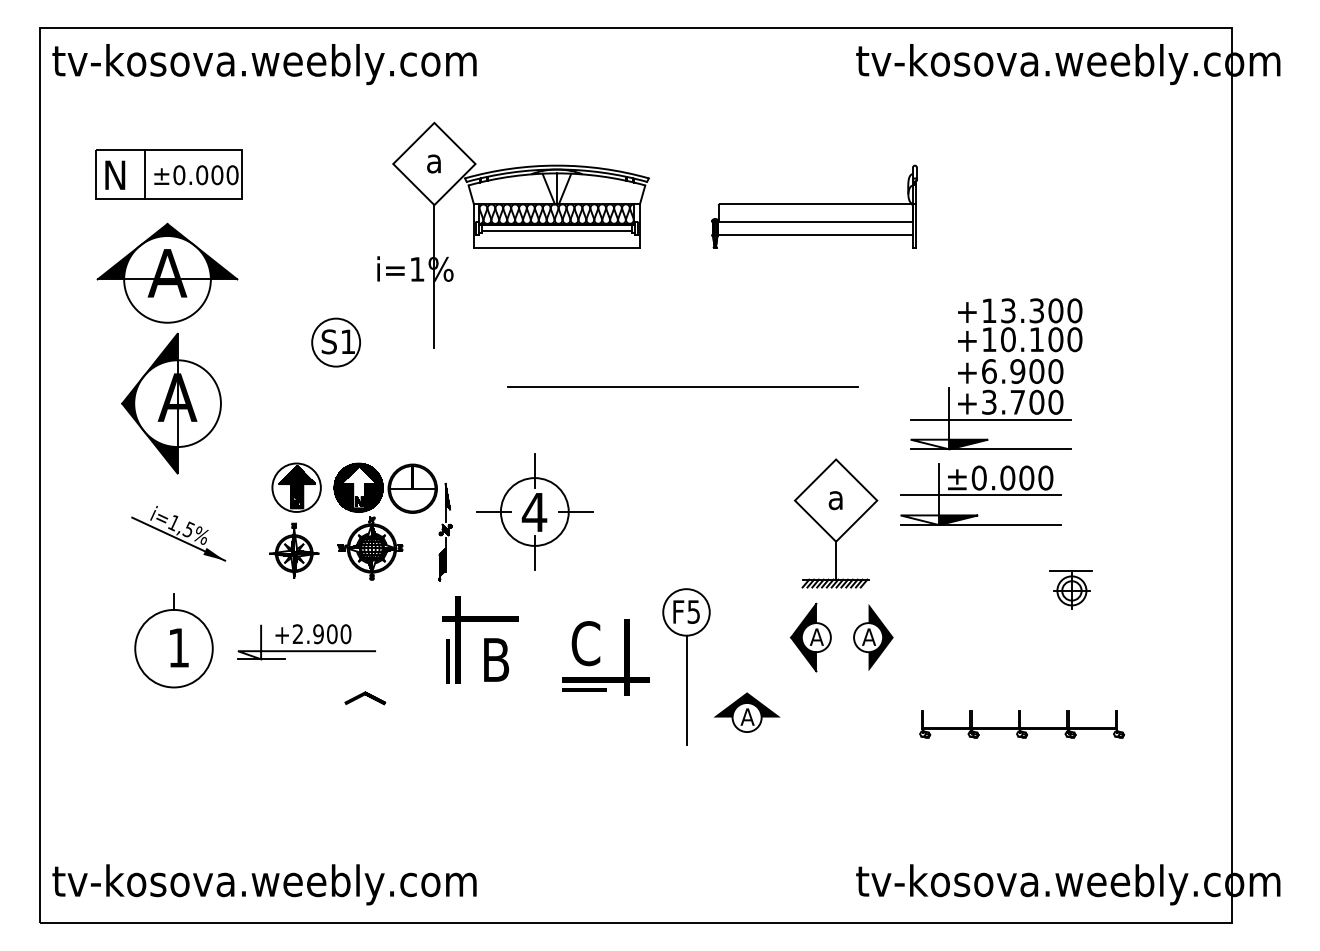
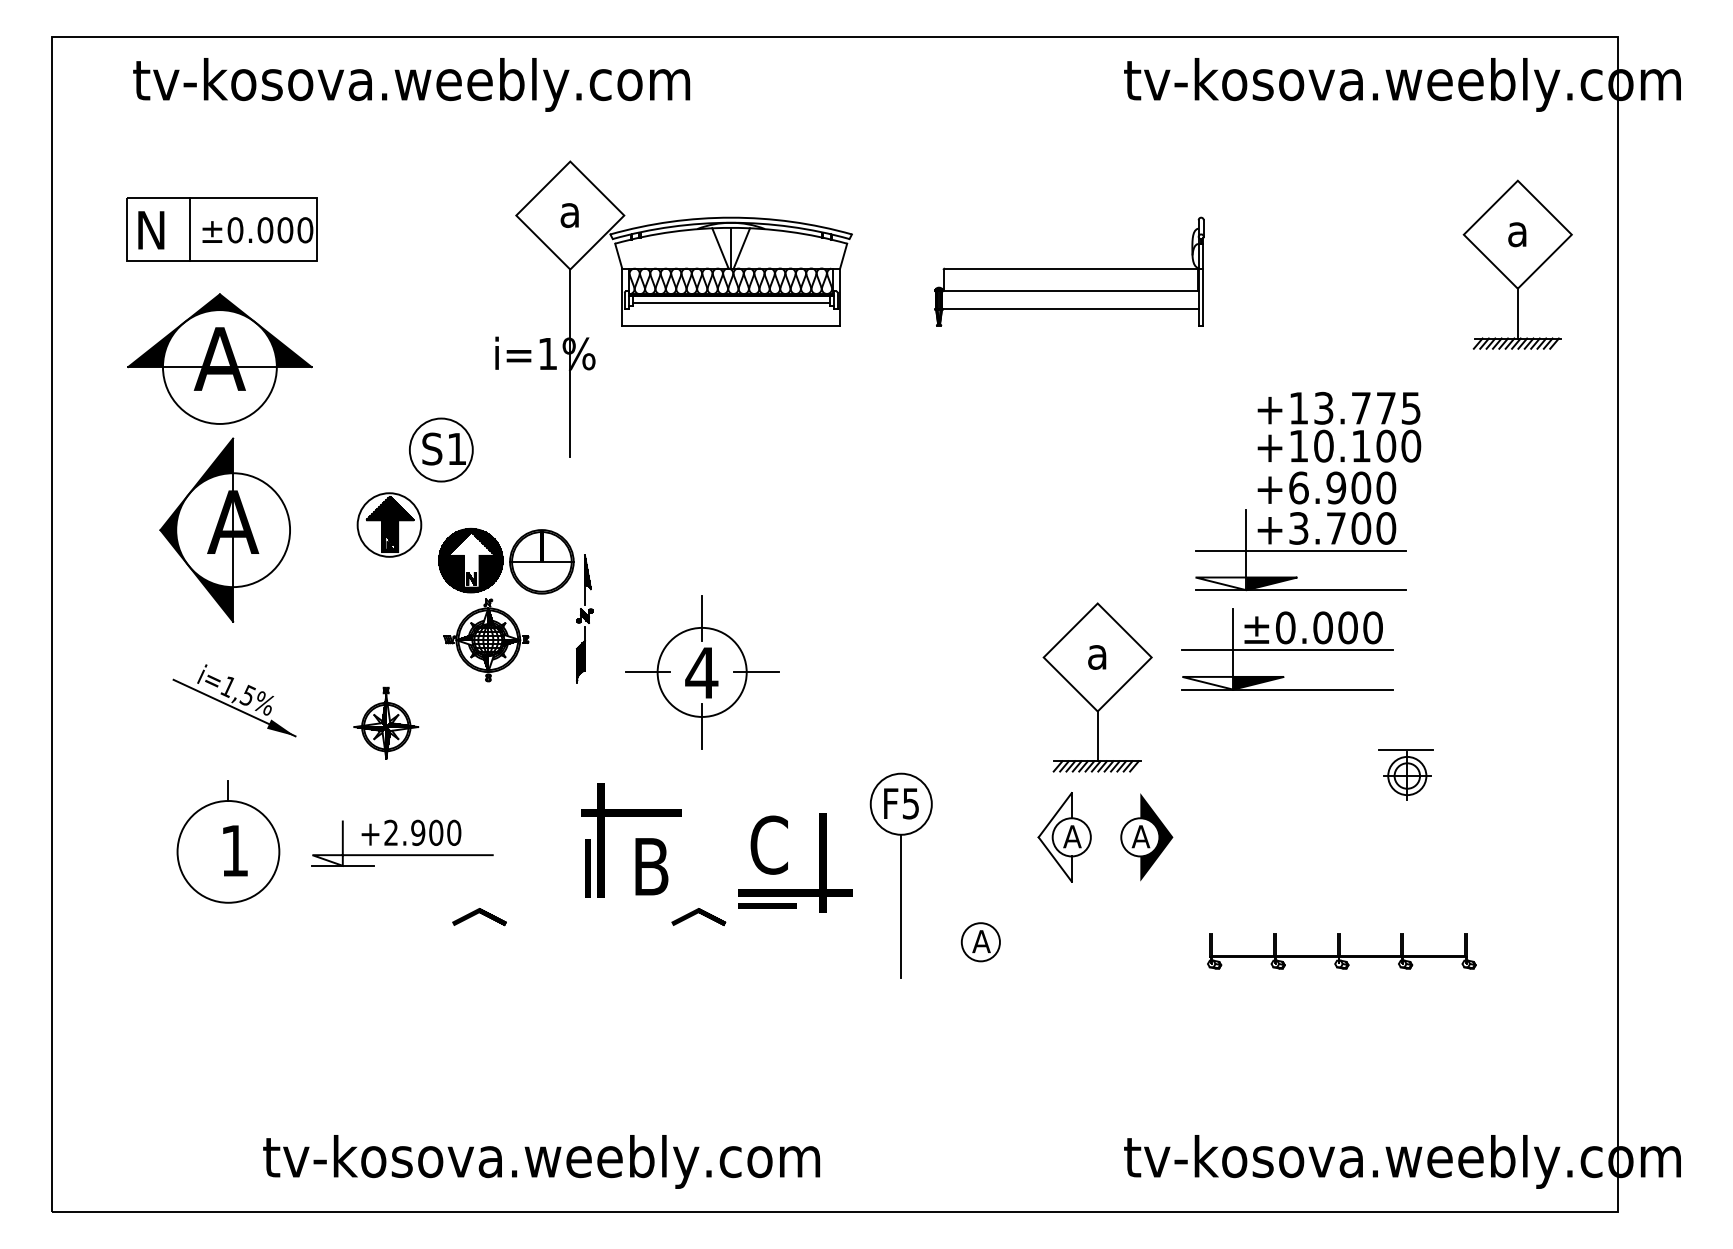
text: (264, 64) -> (411, 84), moved
part: (1155, 201) -> (1517, 264), added
text: (1055, 310) -> (1385, 407), +13.300 -> +13.775
line: (682, 387) -> (896, 508), removed
part: (296, 487) -> (389, 524), moved
part: (387, 528) -> (508, 613), moved
fill: (803, 637) -> (1054, 837), removed
line: (533, 696) -> (700, 914), added
fill: (746, 704) -> (980, 925), removed
text: (264, 884) -> (541, 1161), moved

